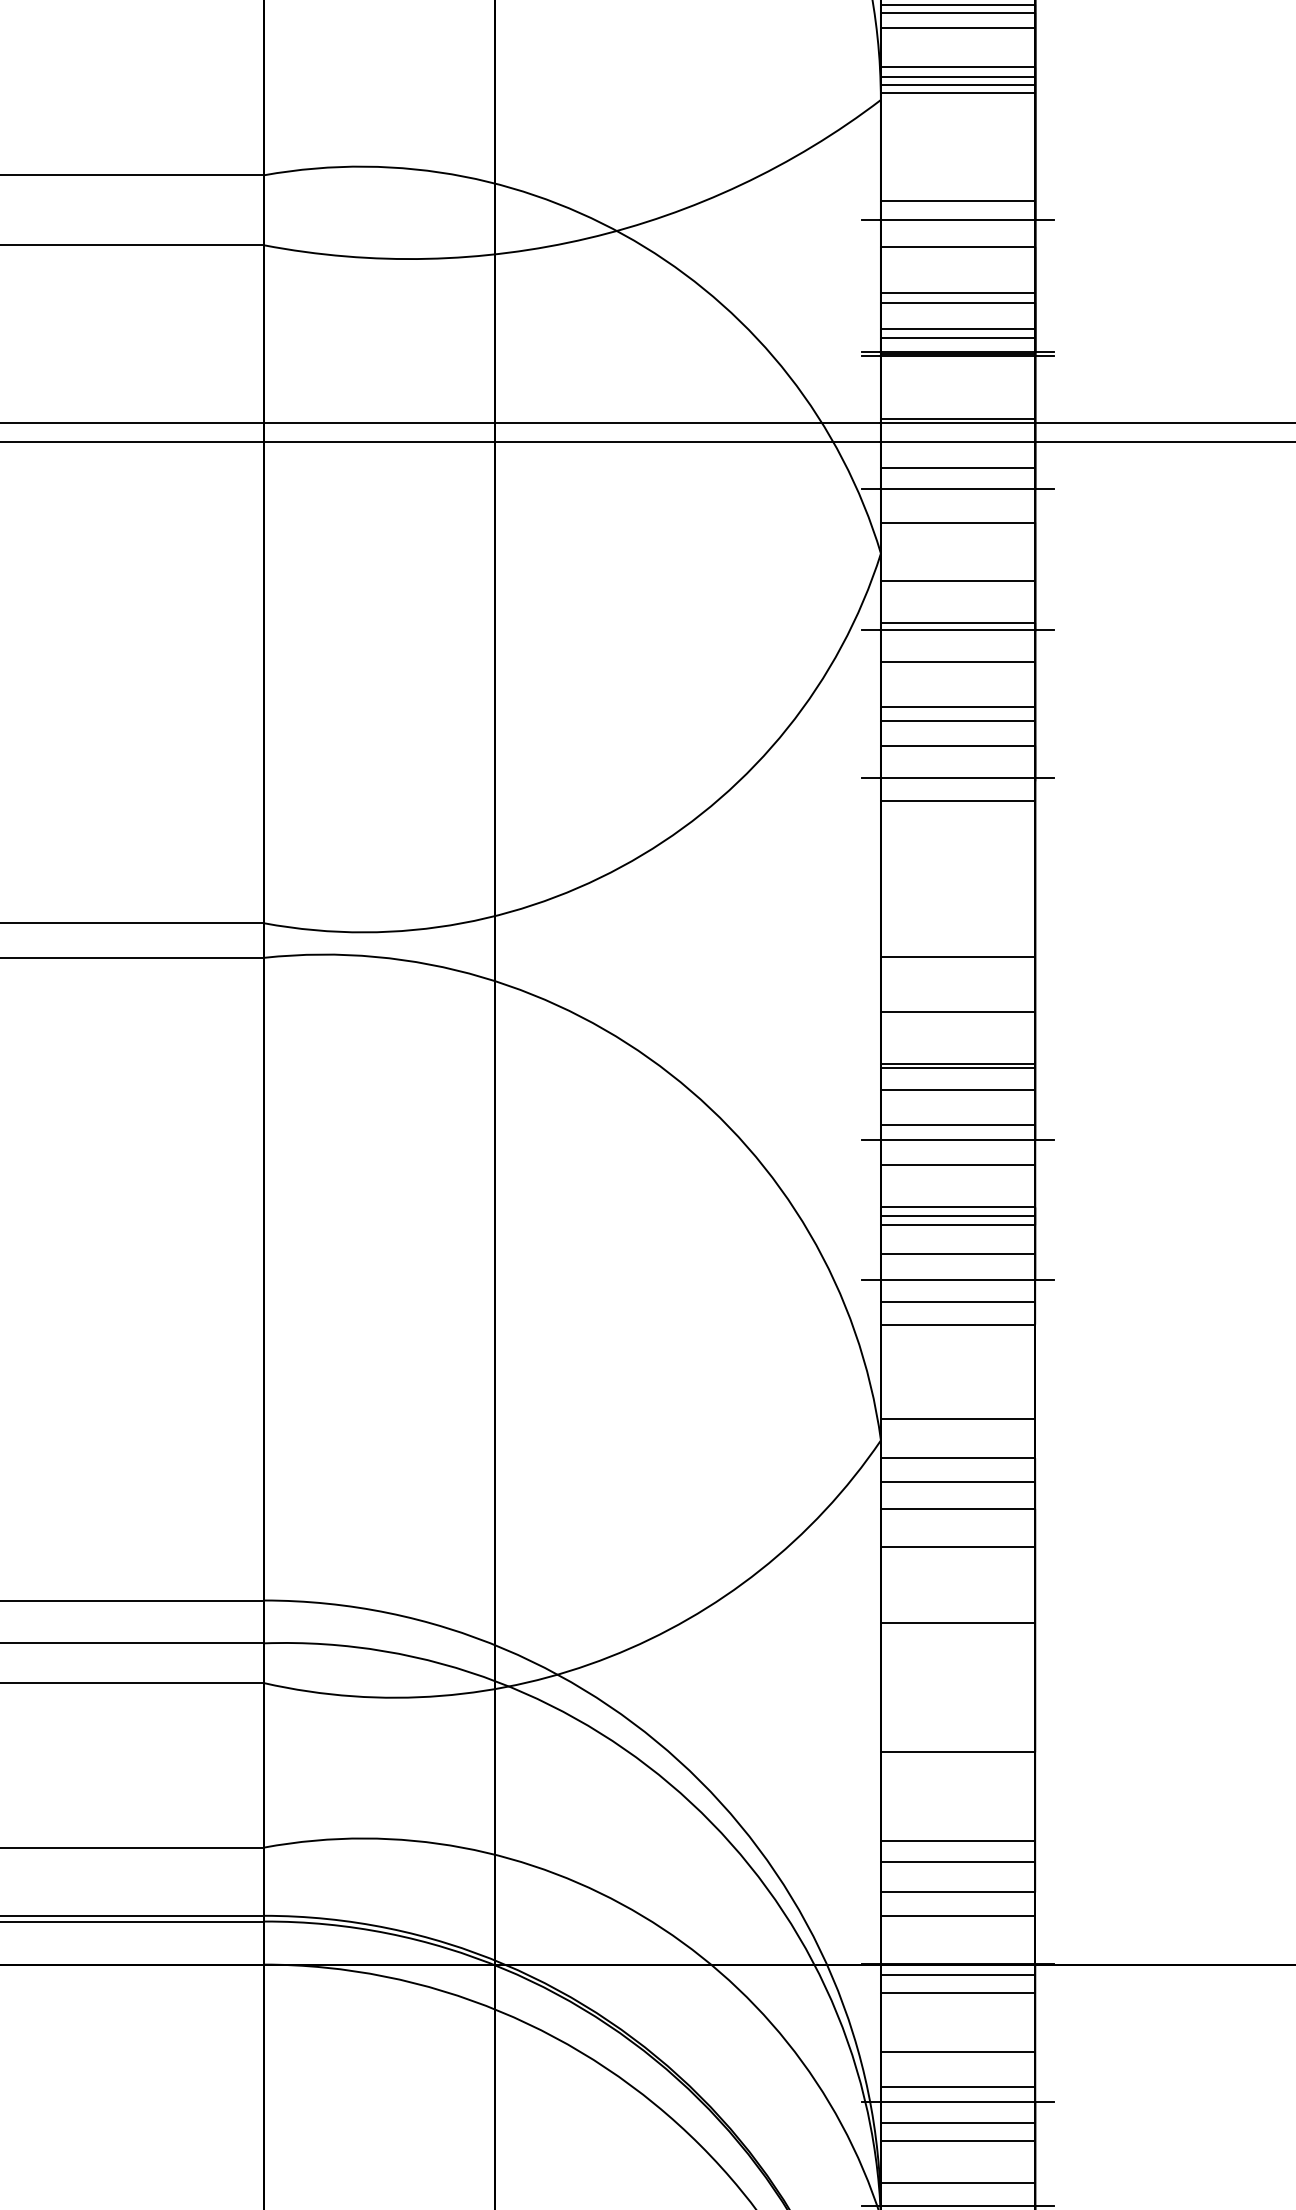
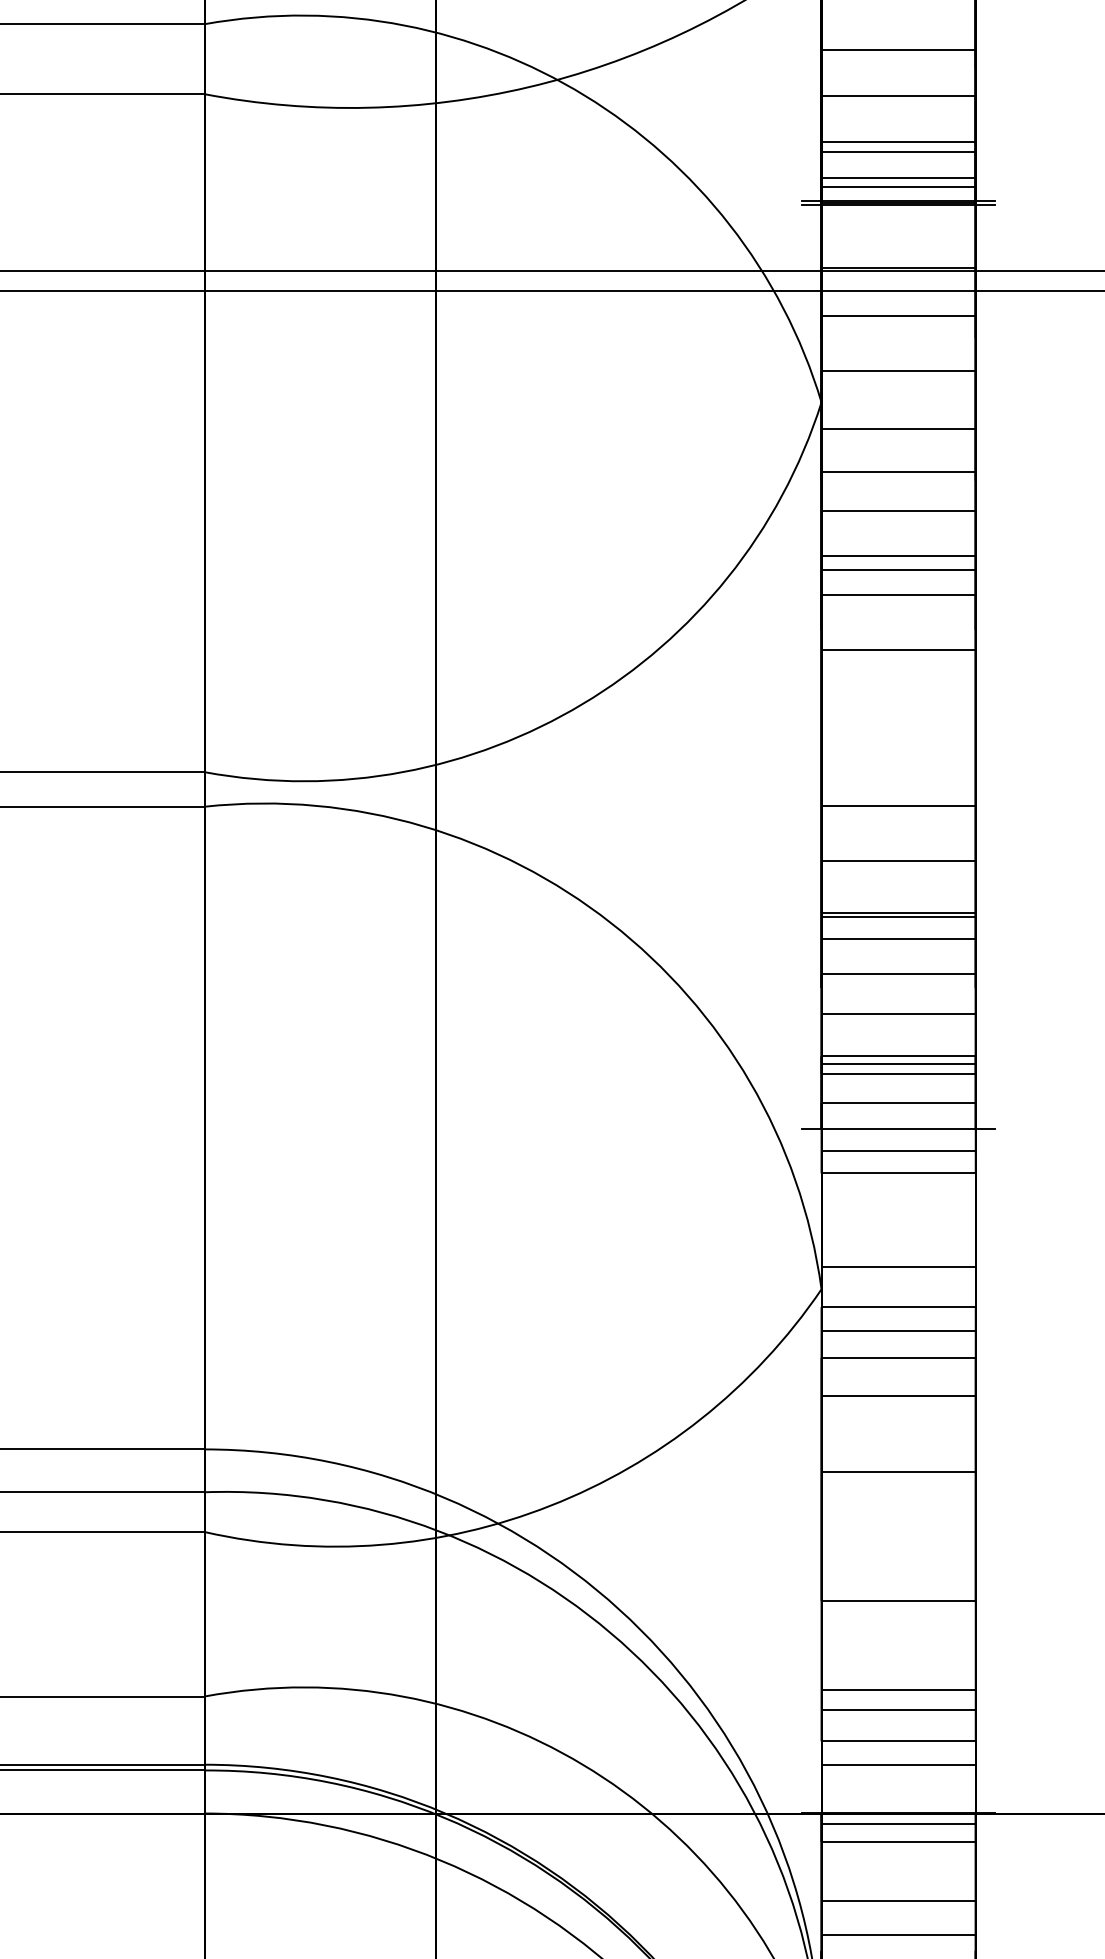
line: (957, 219) -> (898, 68), removed
line: (957, 489) -> (898, 338), removed
line: (957, 630) -> (898, 479), removed
line: (957, 777) -> (898, 626), removed
line: (957, 1139) -> (898, 988), removed
line: (957, 2101) -> (898, 1950), removed

